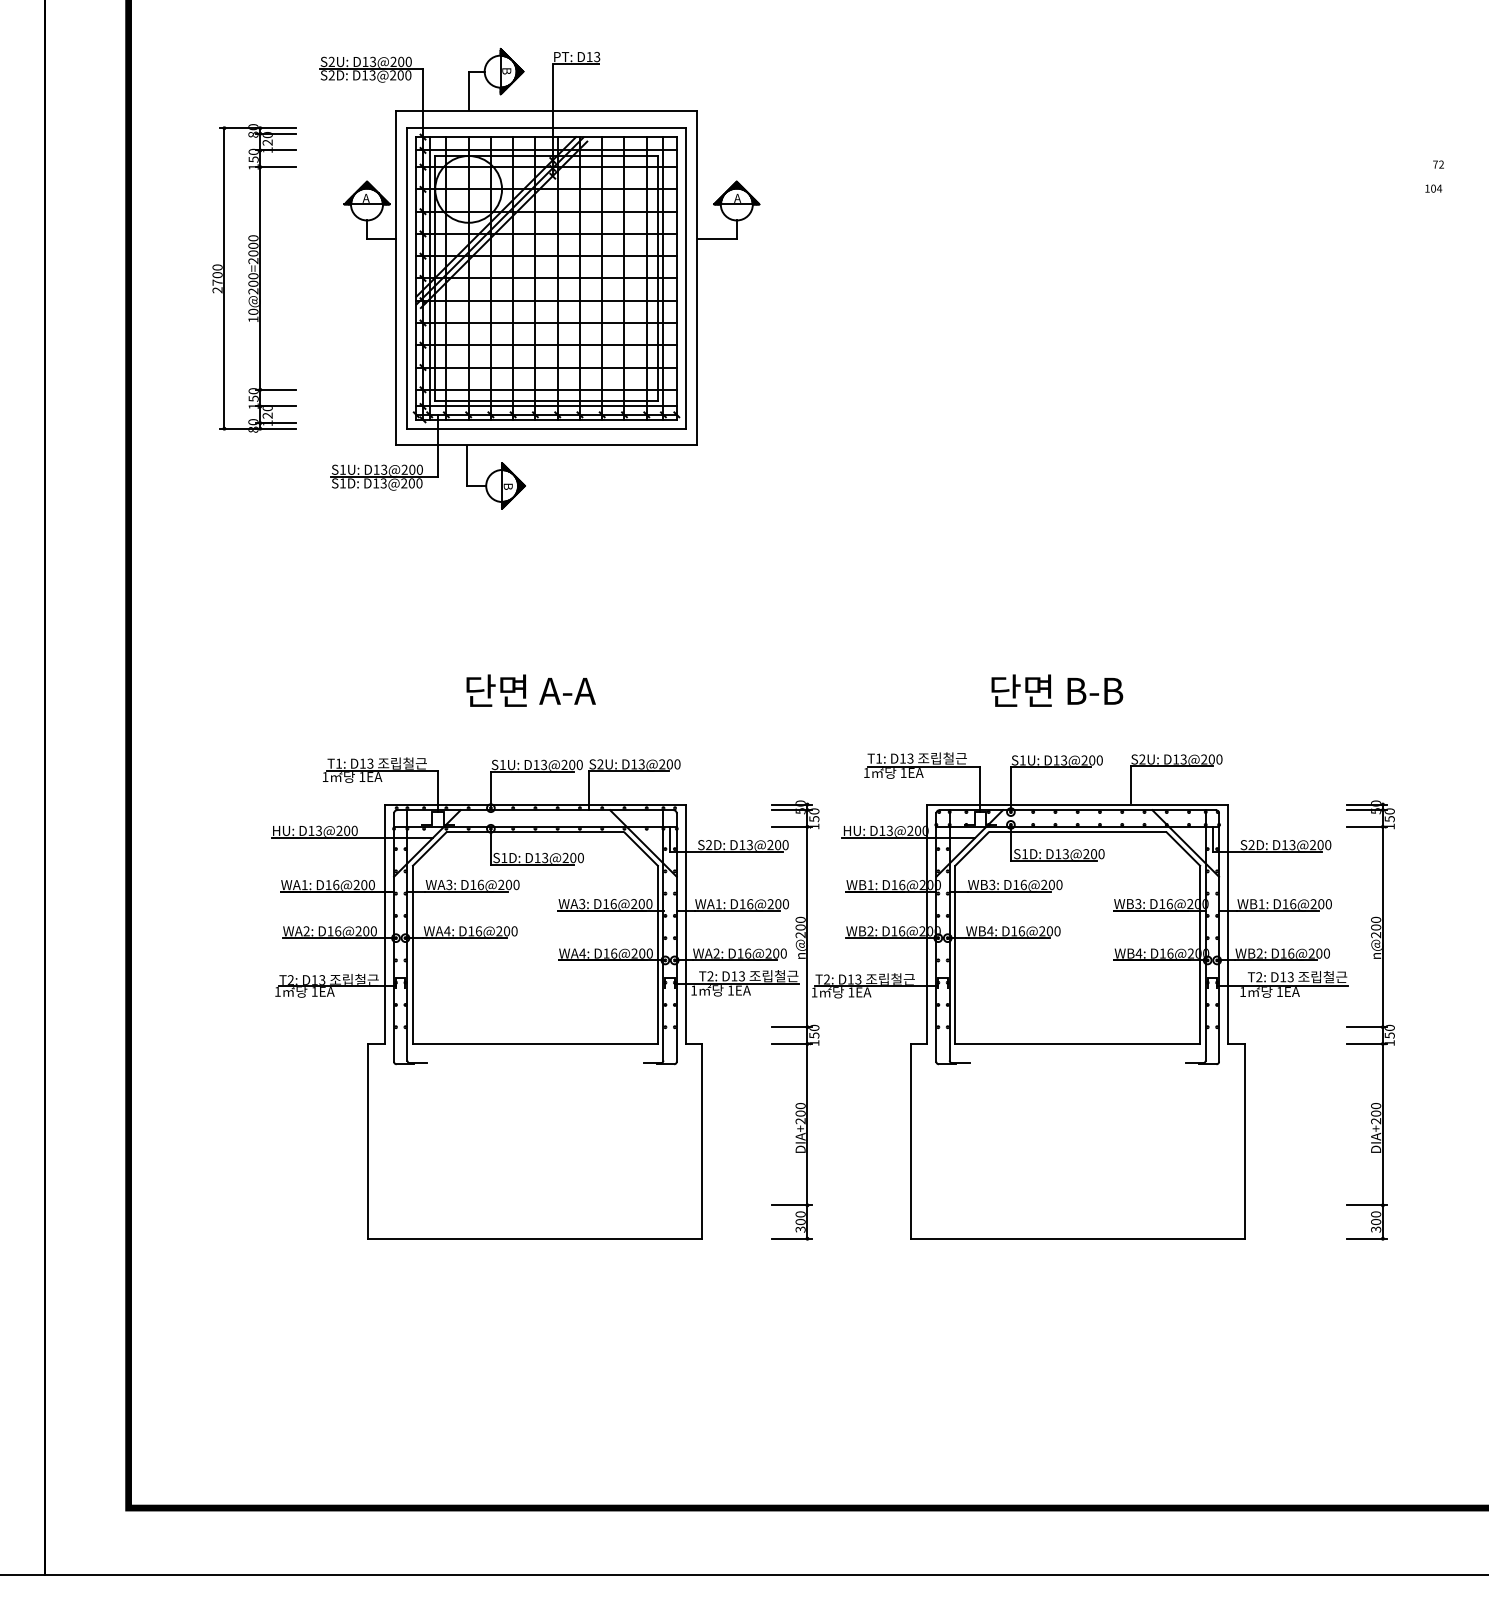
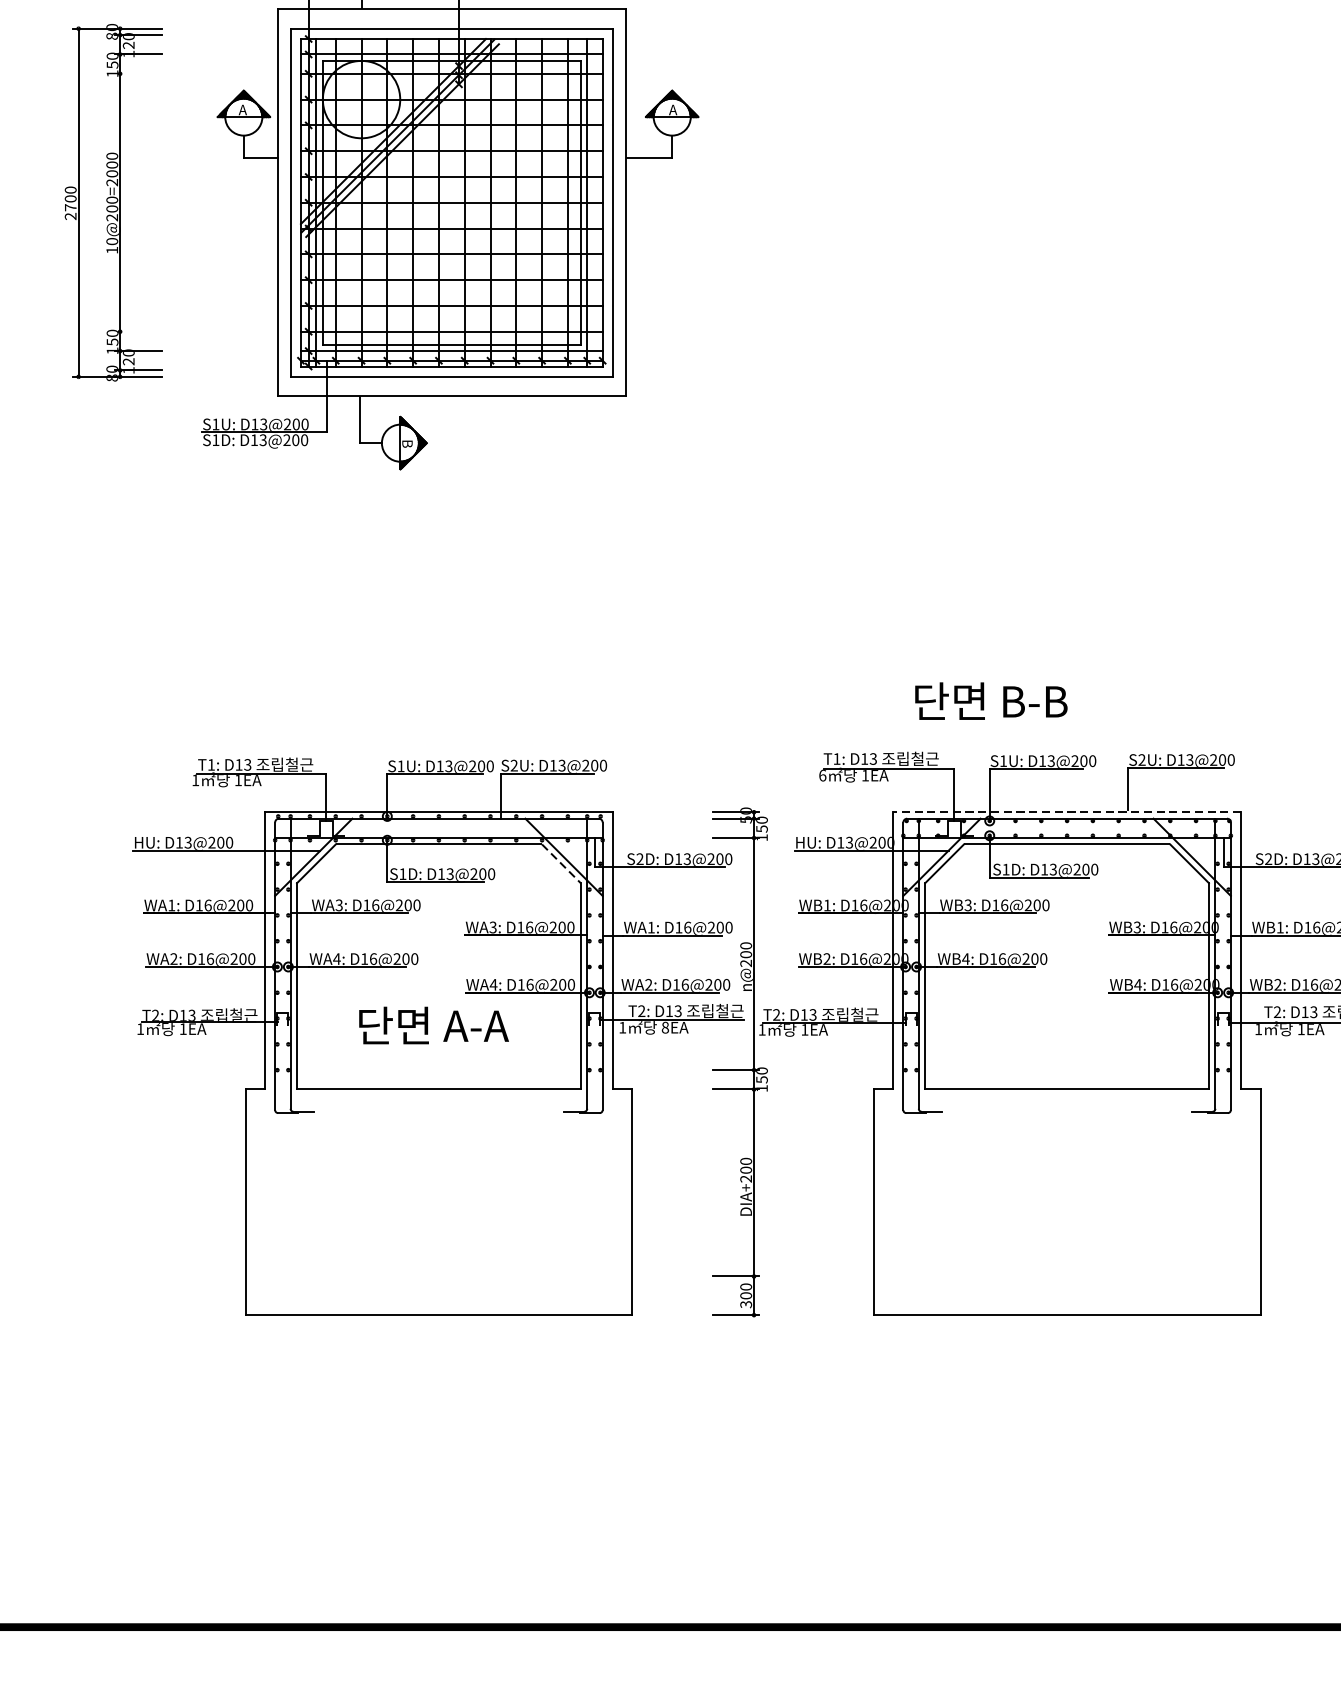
line: (275, 167) -> (137, 74), removed
line: (275, 389) -> (137, 331), removed
text: (530, 690) -> (433, 1025), moved
text: (1057, 690) -> (991, 700), moved
text: (866, 773) -> (822, 776), 1 -> 6
line: (1077, 804) -> (1066, 812), solid -> dashed
line: (641, 849) -> (561, 864), solid -> dashed
text: (730, 990) -> (664, 1027), 1EA -> 8EA

